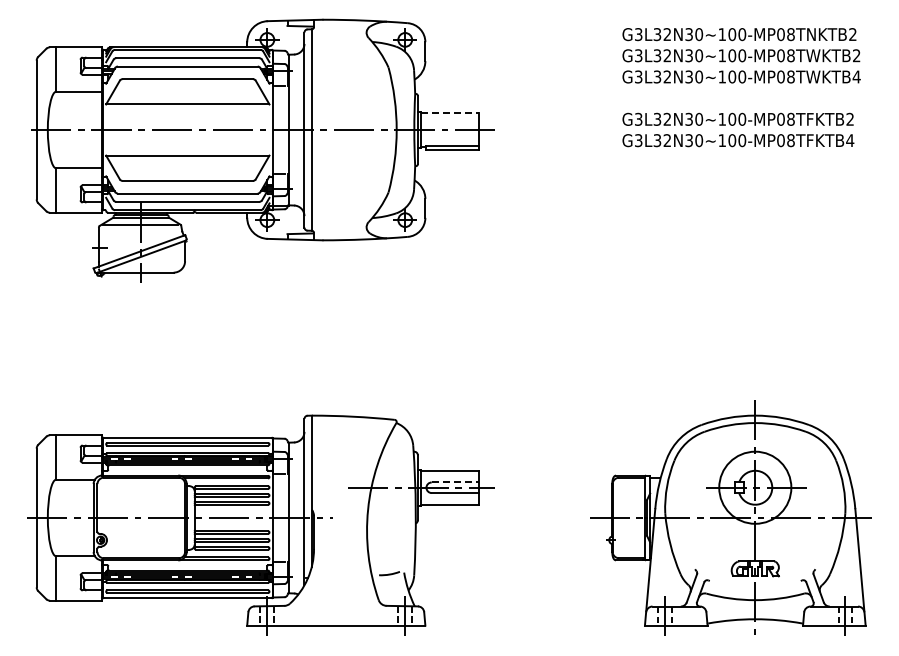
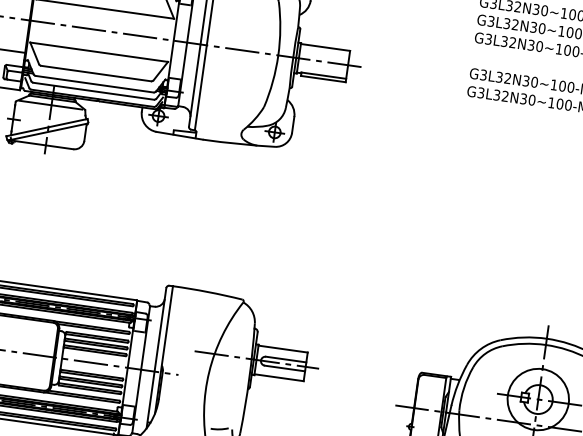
line: (450, 113) -> (325, 47), dashed -> solid
line: (455, 482) -> (286, 359), dashed -> solid

